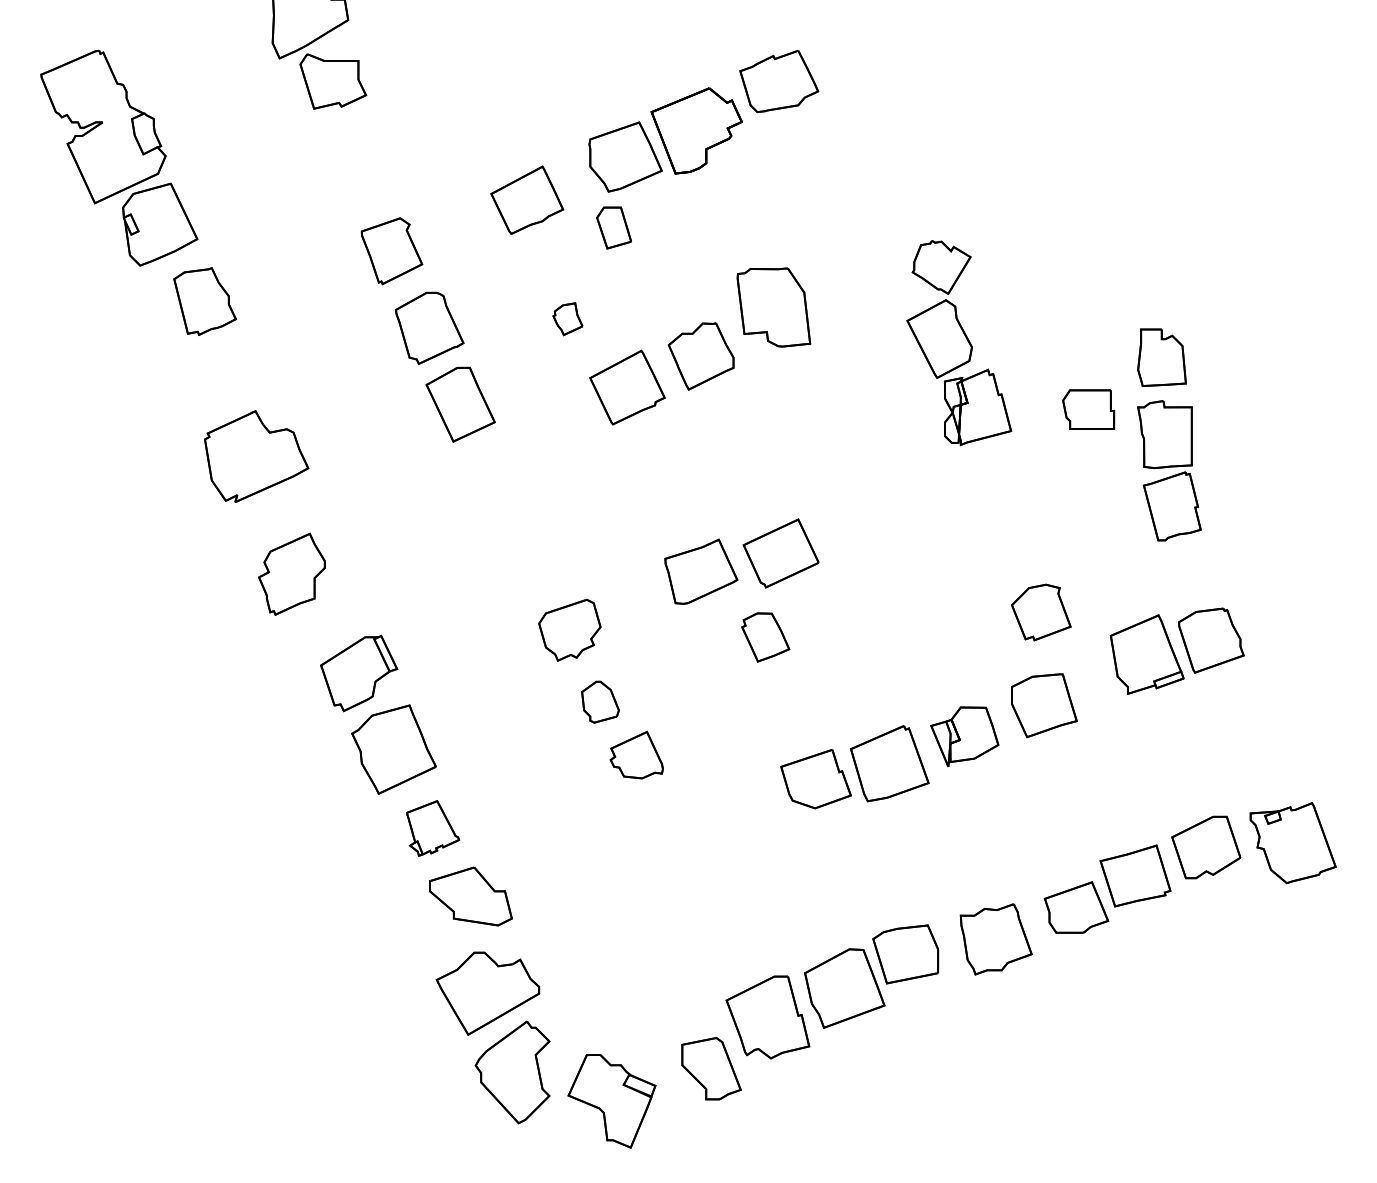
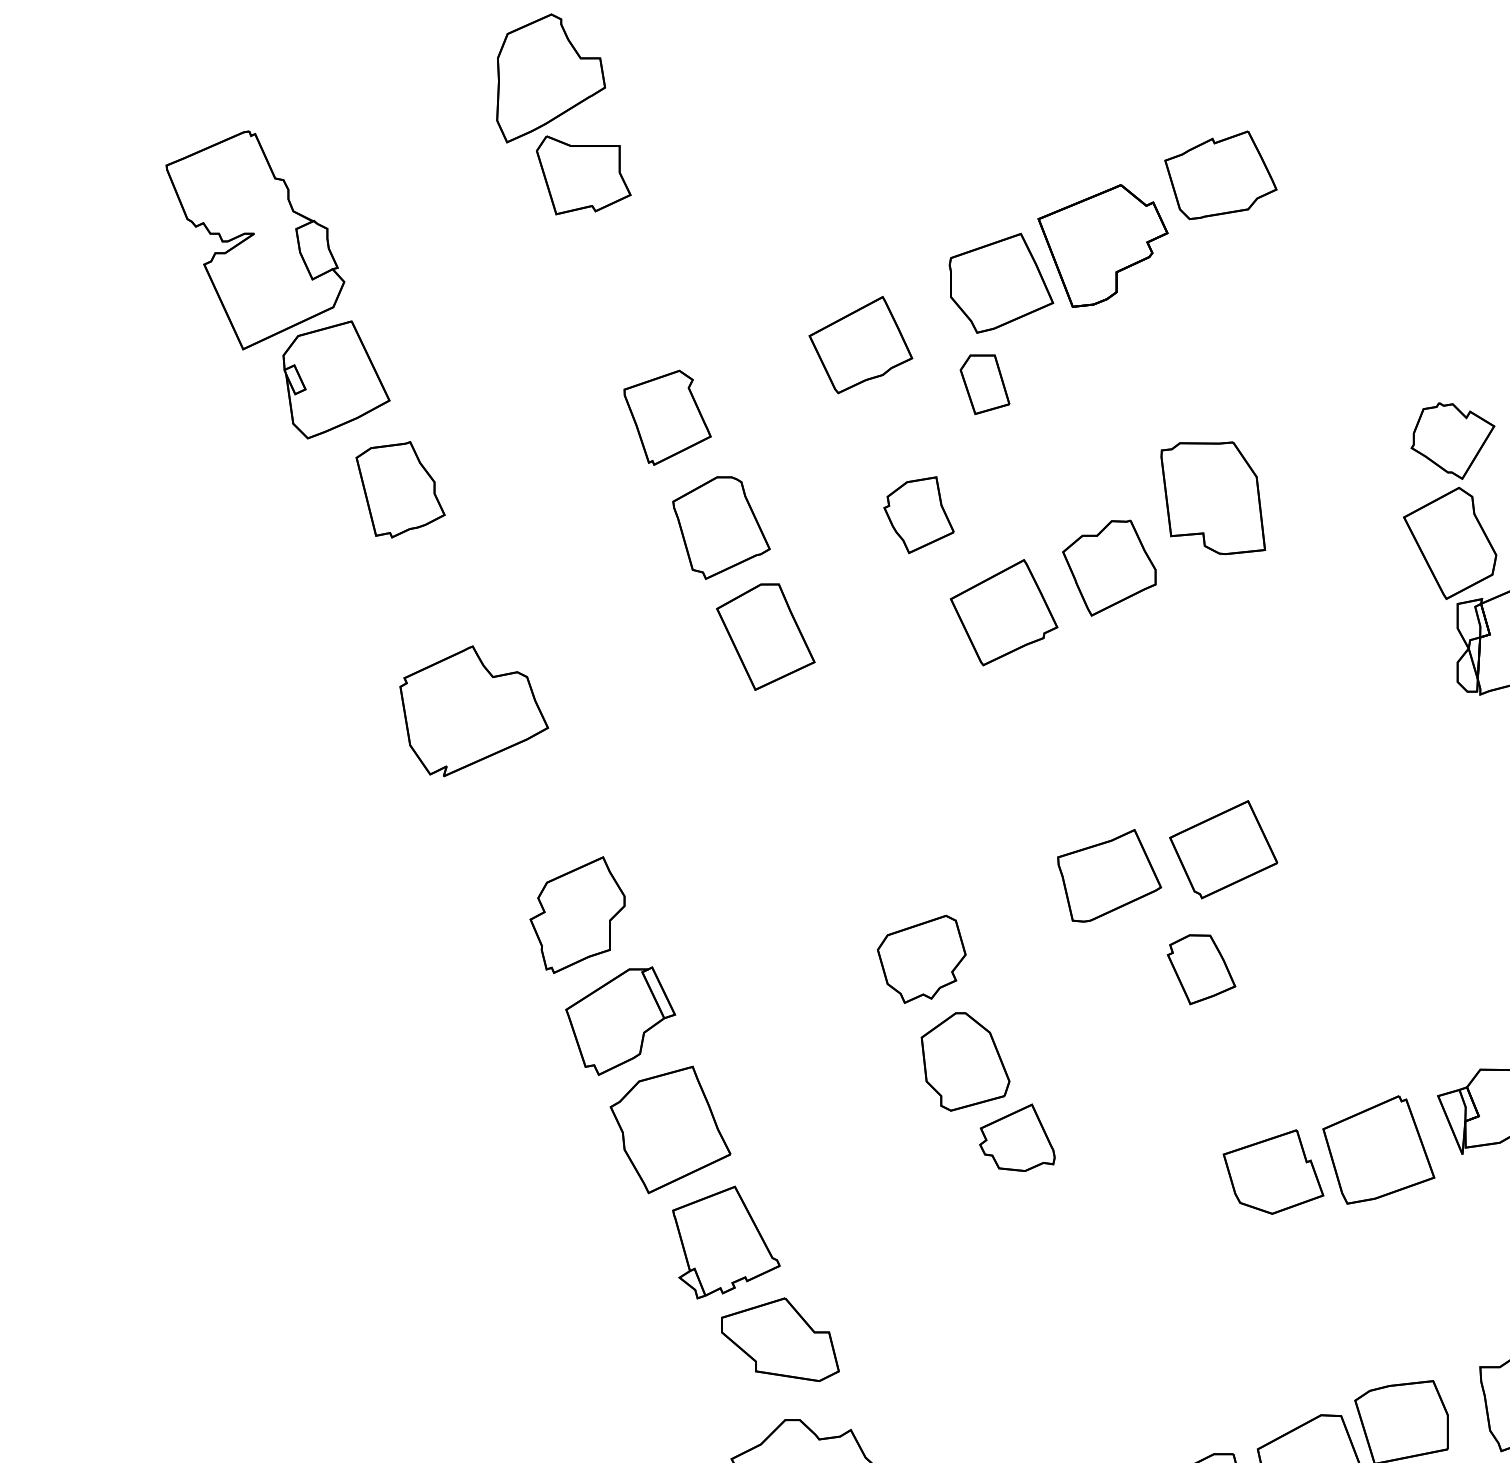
part: (567, 318) -> (918, 513), size x1.67
part: (291, 573) -> (576, 914), moved
part: (600, 702) -> (965, 1062), size x1.67
part: (432, 828) -> (725, 1242), size x1.43

